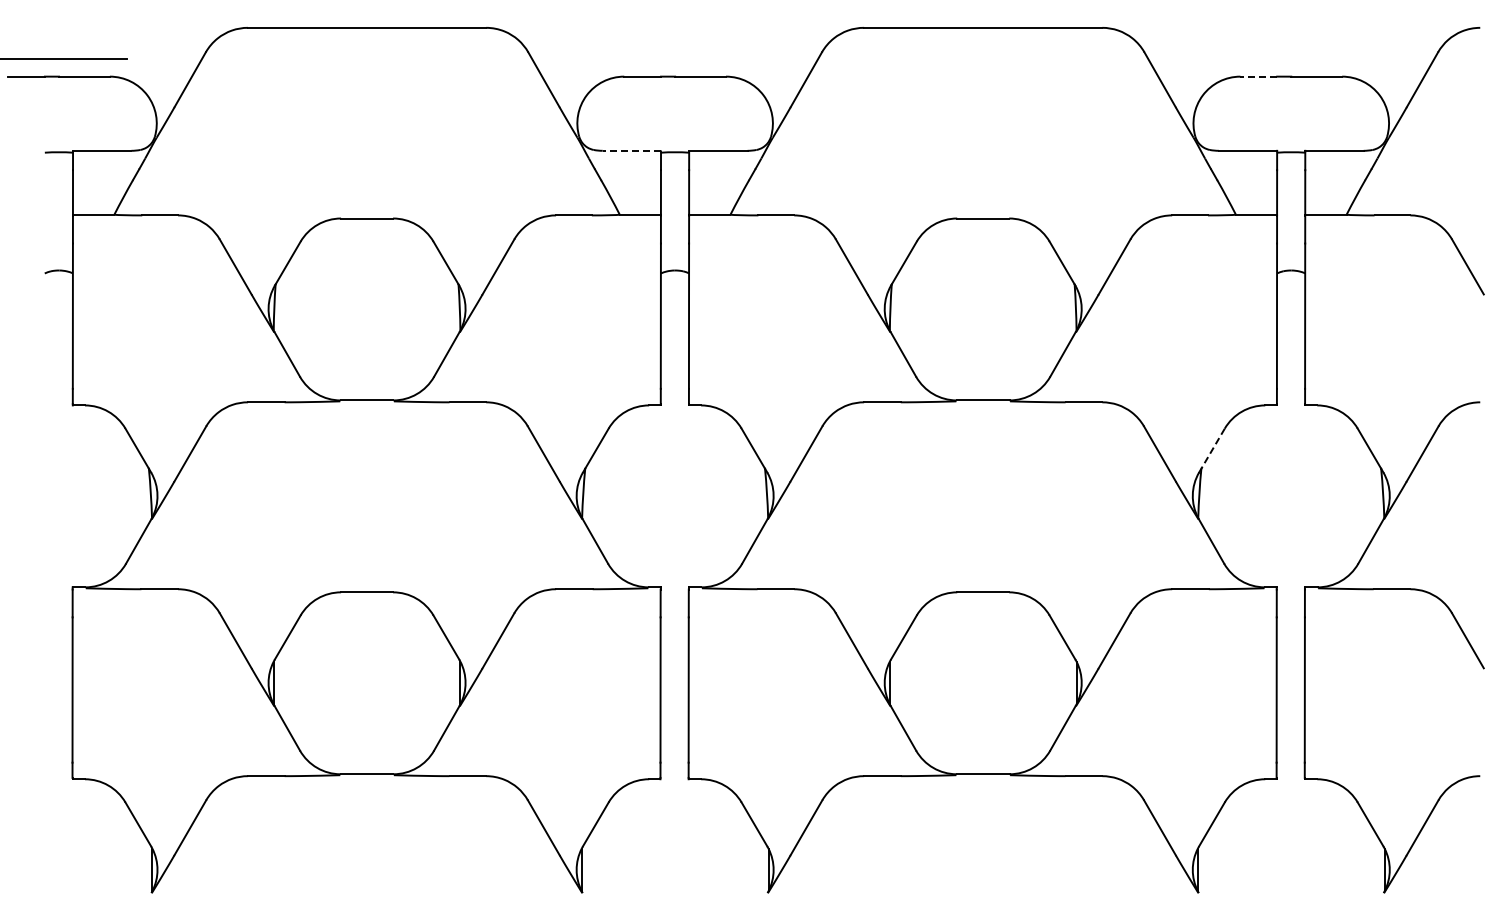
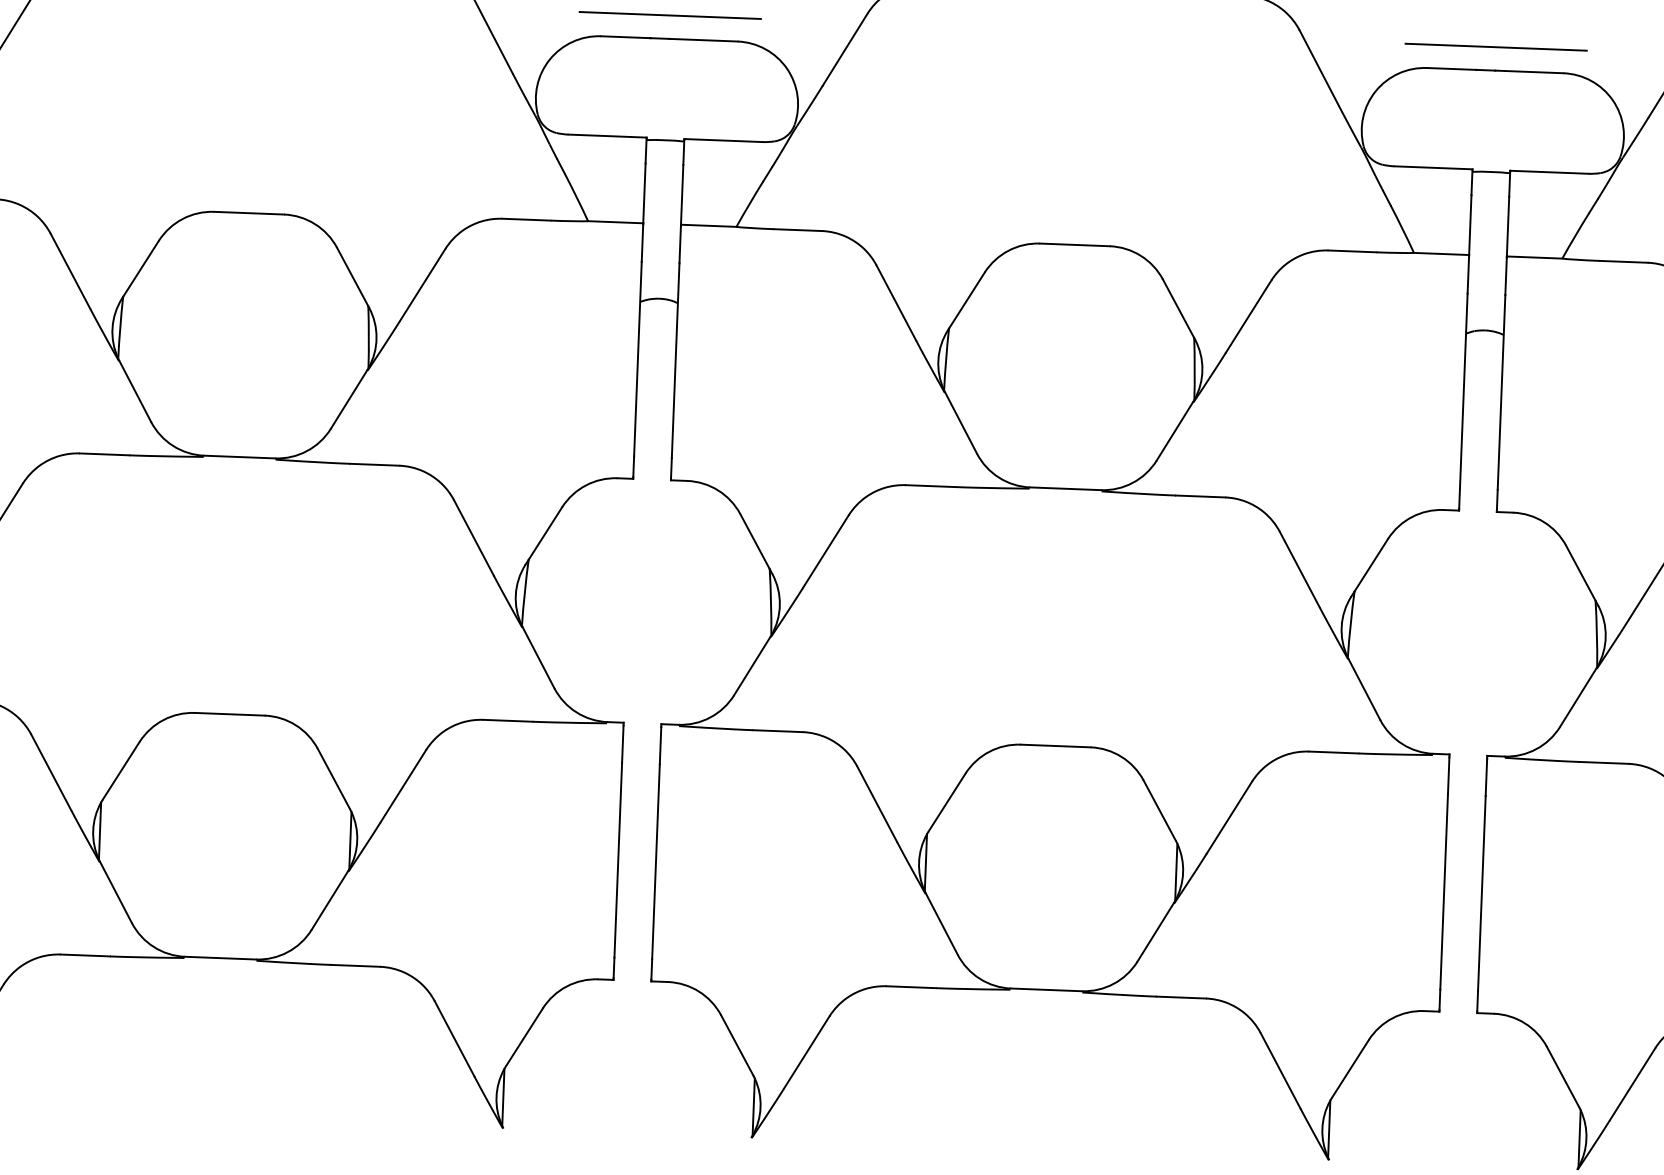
line: (1291, 58) -> (1496, 46), added
line: (674, 59) -> (669, 15), added
line: (1258, 76) -> (1451, 68), dashed -> solid
line: (631, 150) -> (607, 135), dashed -> solid
line: (1212, 449) -> (1370, 566), dashed -> solid

